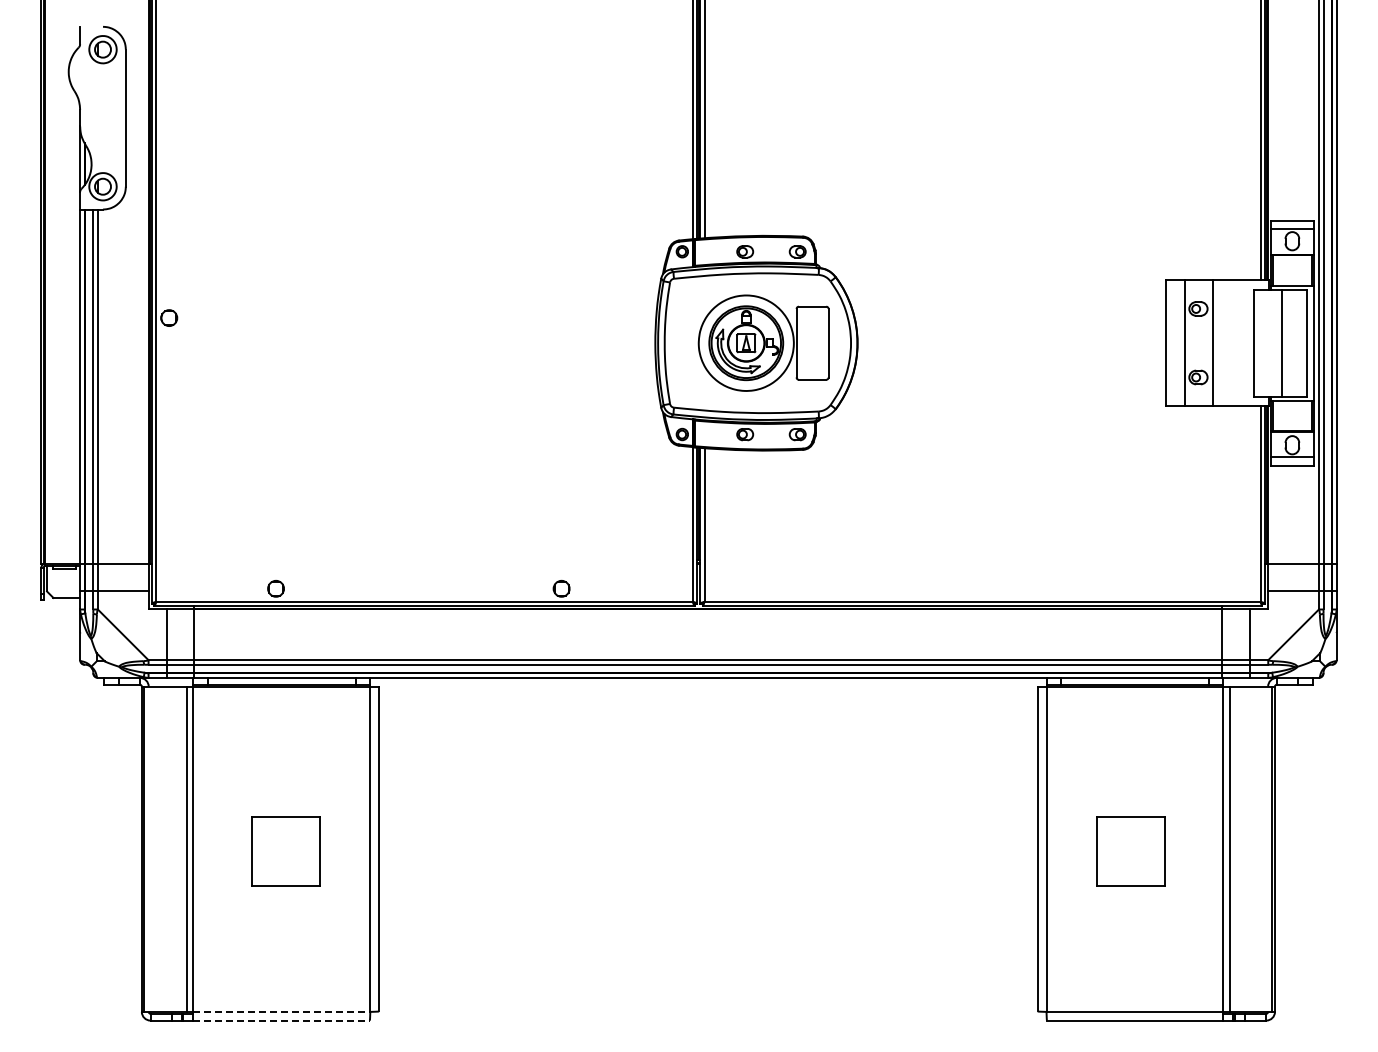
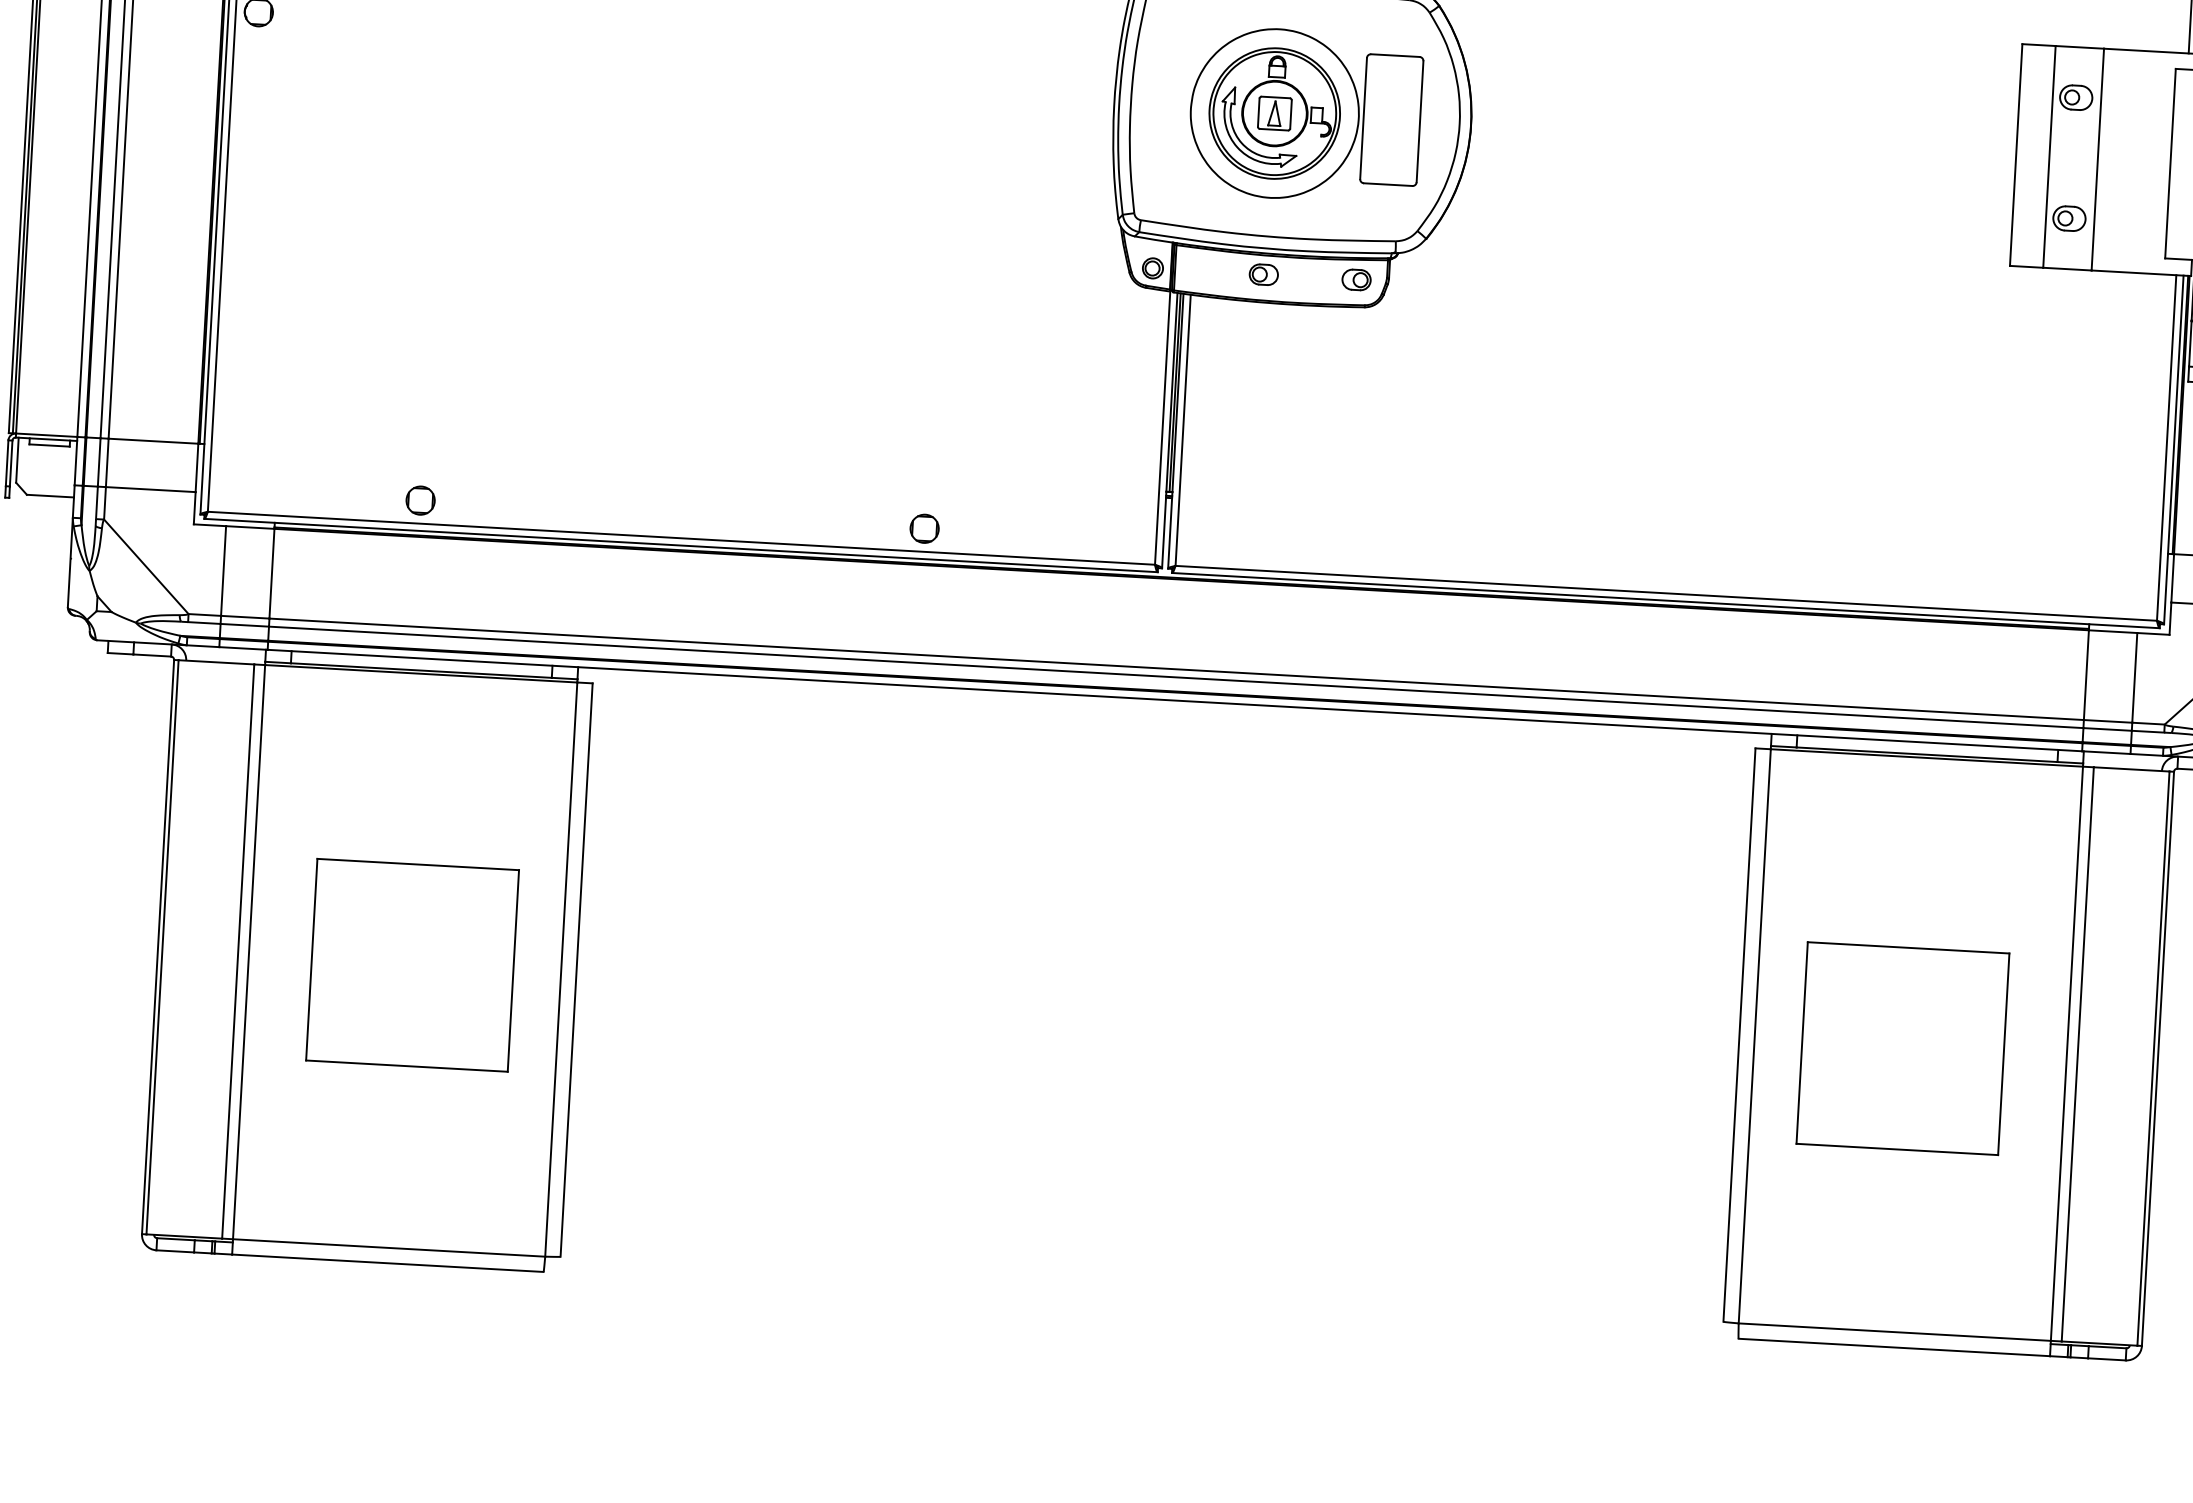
part: (285, 851) -> (411, 965), size x1.67
part: (1130, 851) -> (1902, 1048), size x1.67
line: (282, 1011) -> (390, 1247), dashed -> solid
line: (282, 1020) -> (389, 1263), dashed -> solid

